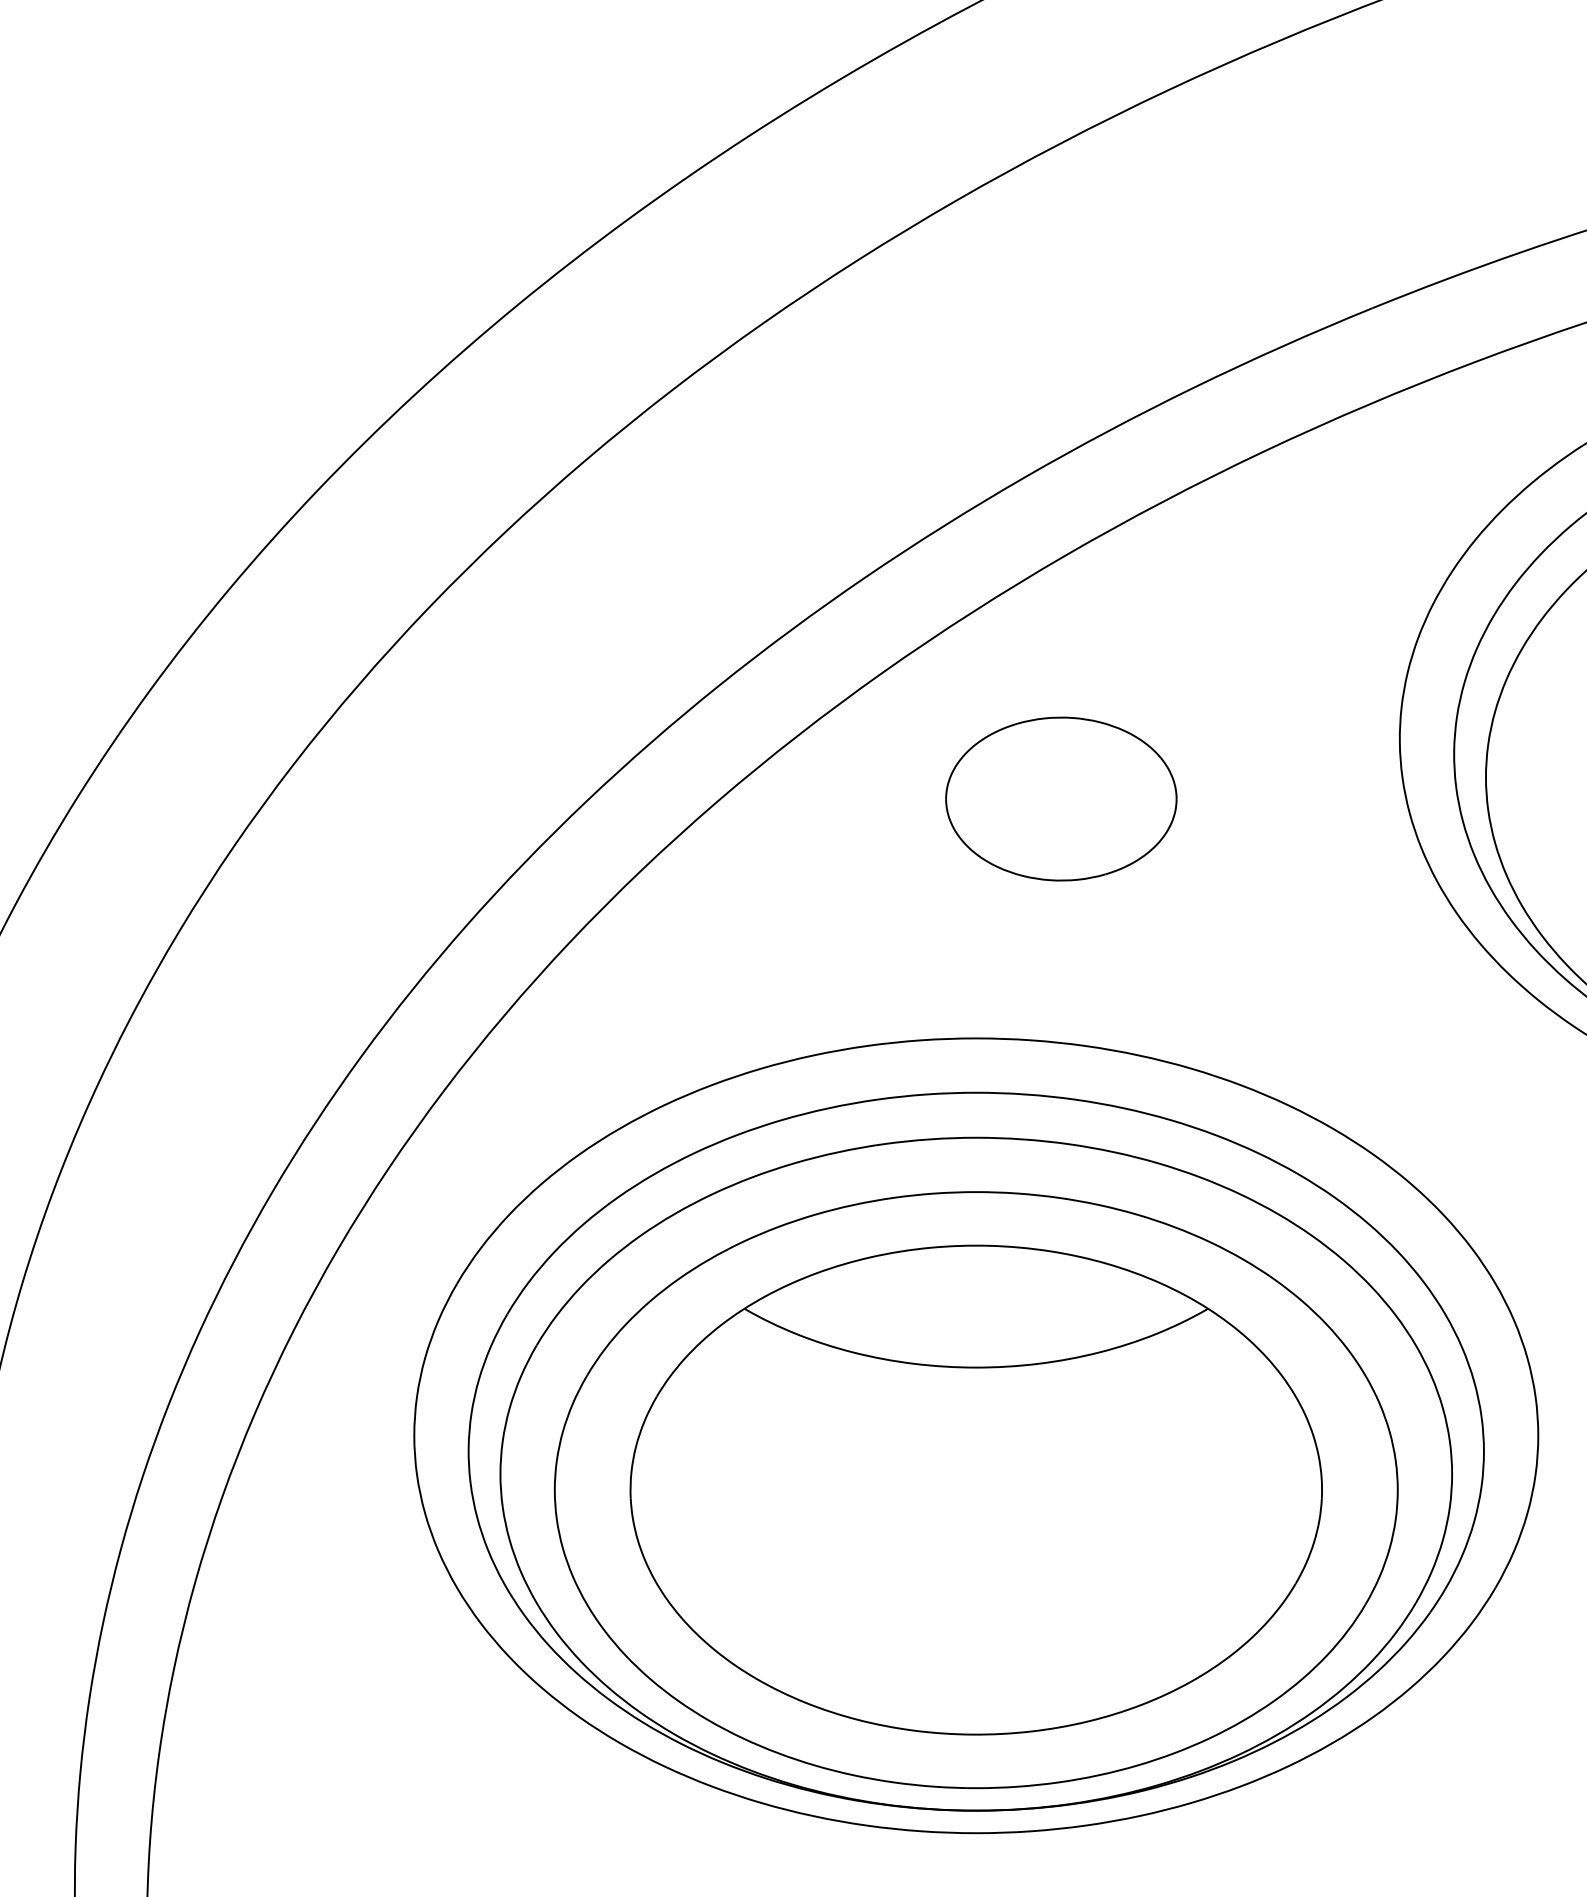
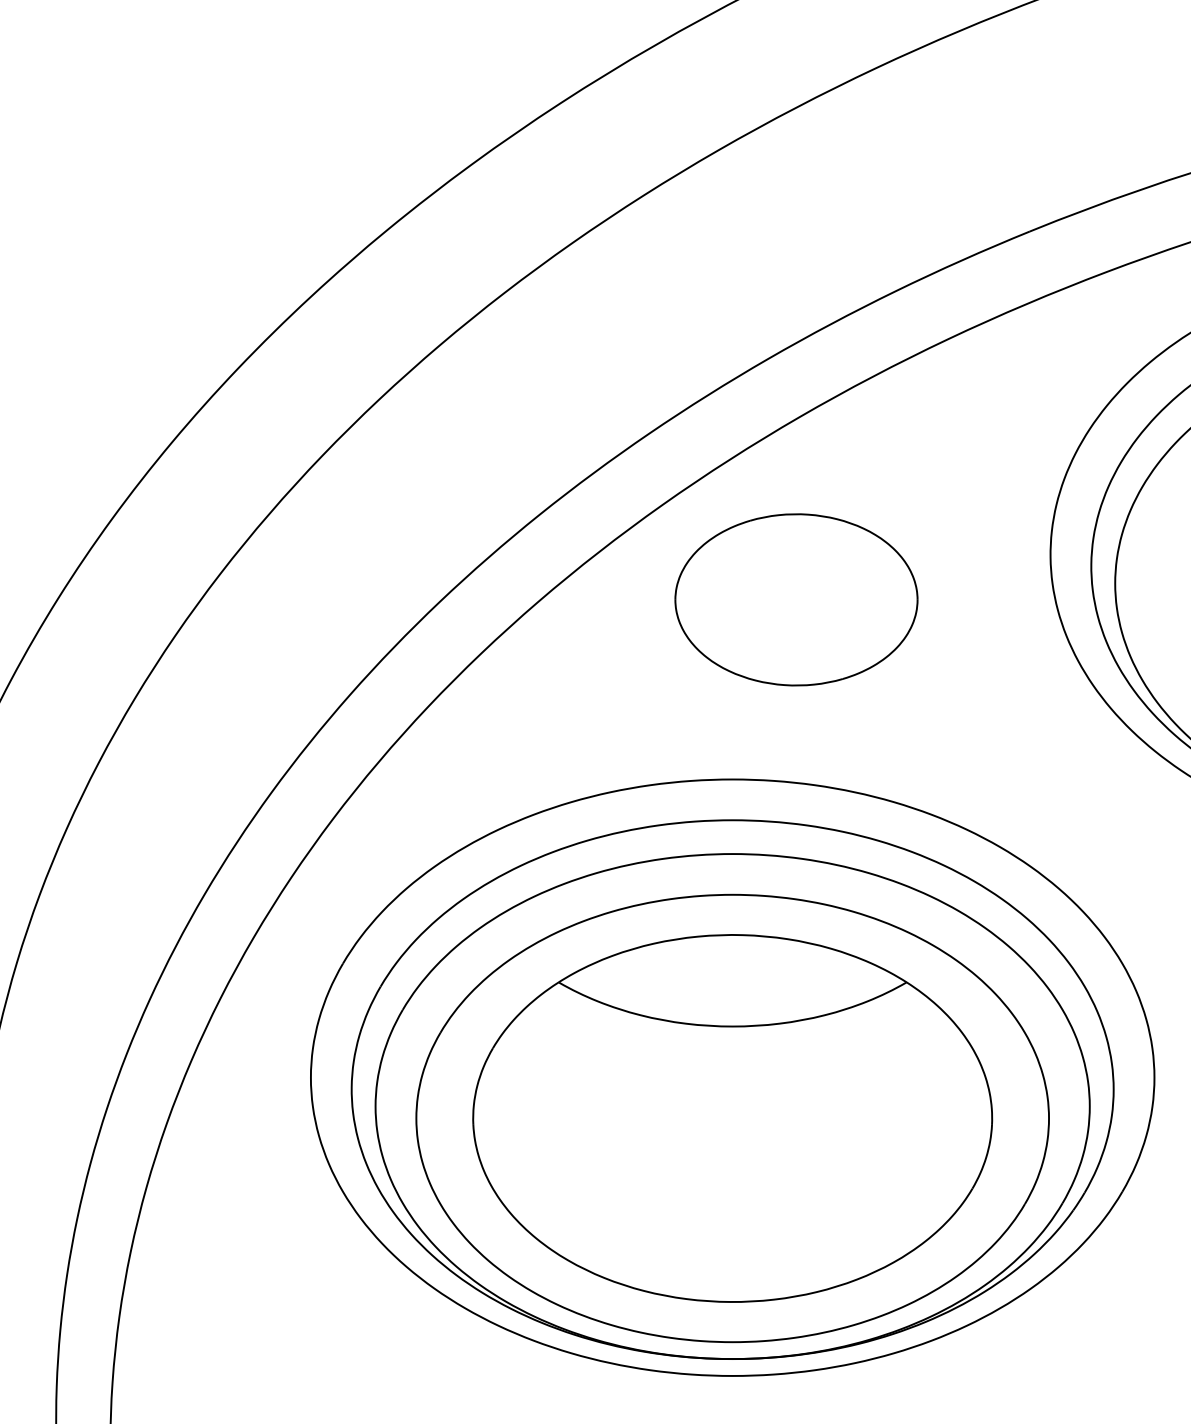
part: (1061, 798) -> (796, 599), size x1.4

